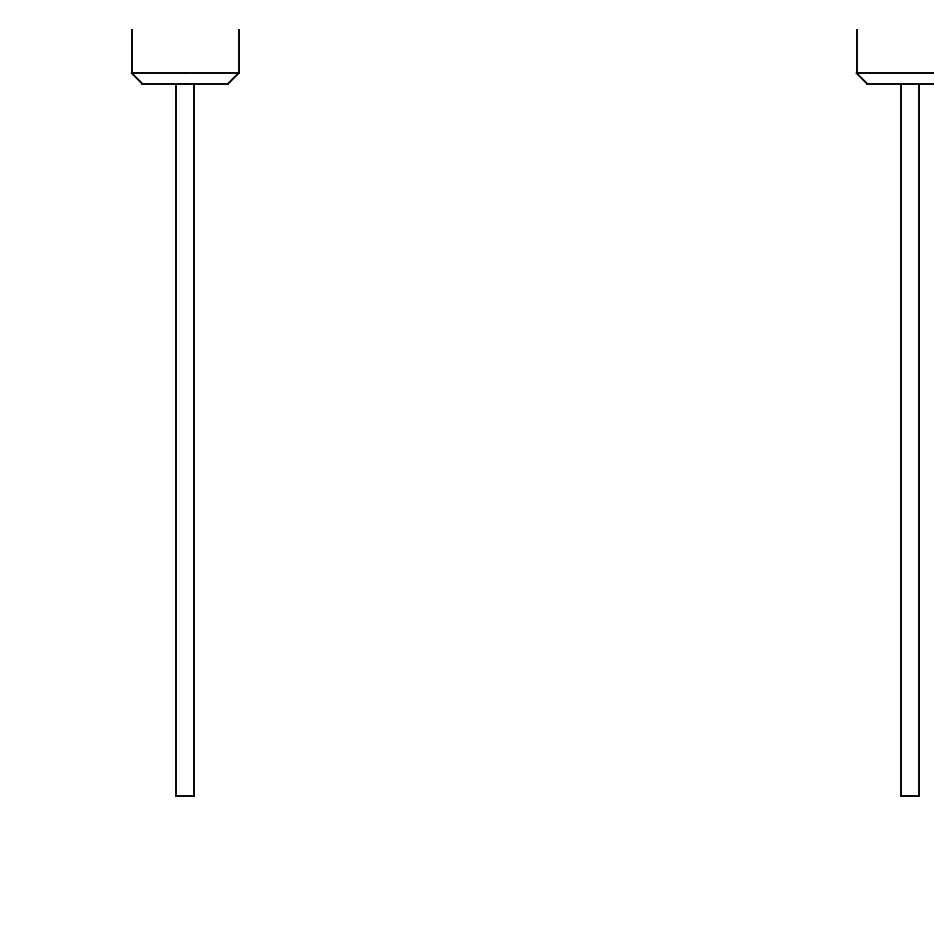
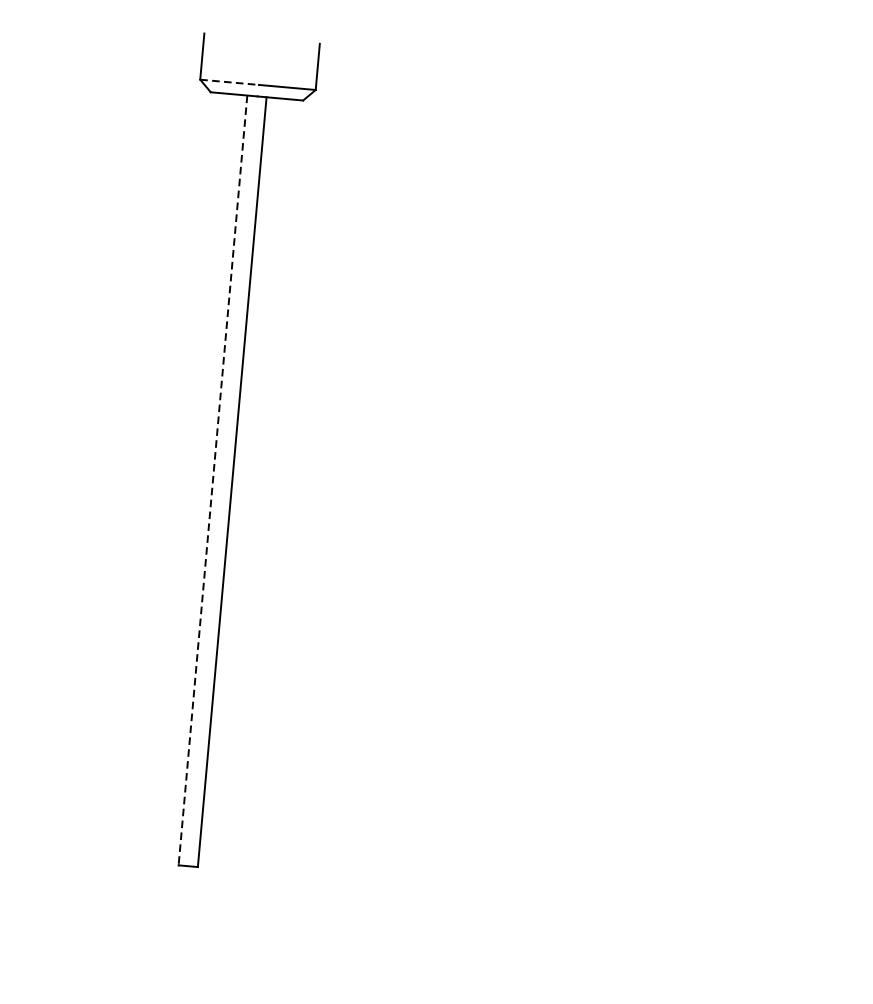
line: (159, 73) -> (230, 82), solid -> dashed
line: (176, 440) -> (213, 480), solid -> dashed

